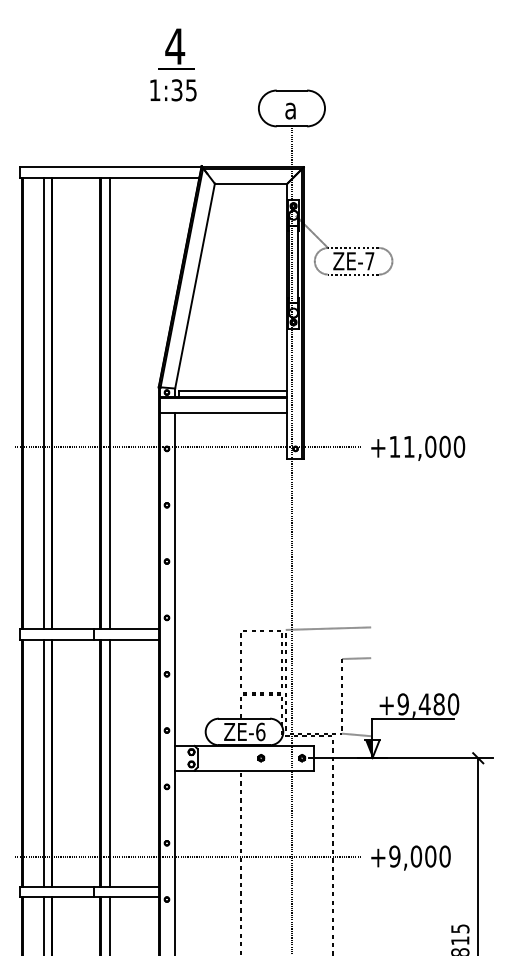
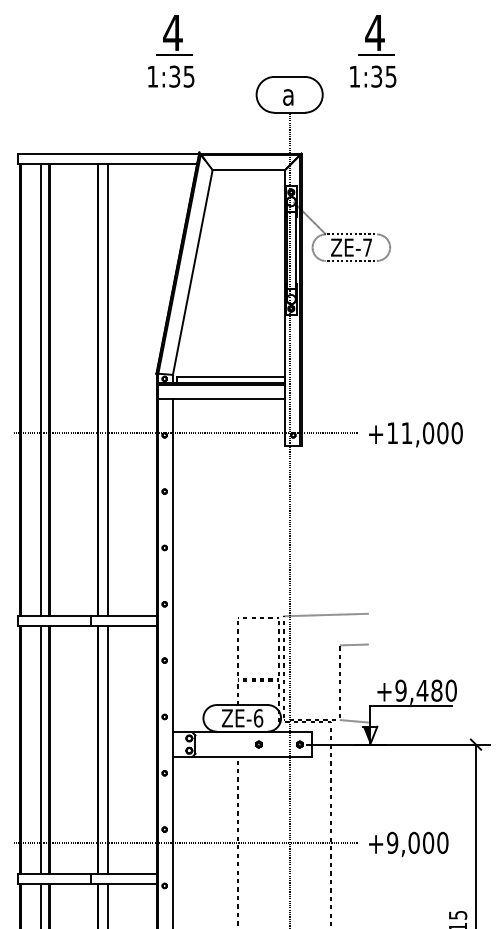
part: (375, 64) -> (373, 50), added

